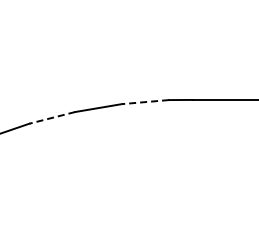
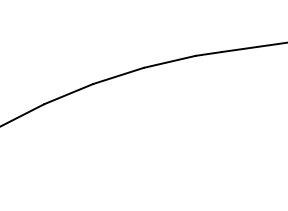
line: (145, 102) -> (169, 62), dashed -> solid
line: (52, 117) -> (68, 93), dashed -> solid

